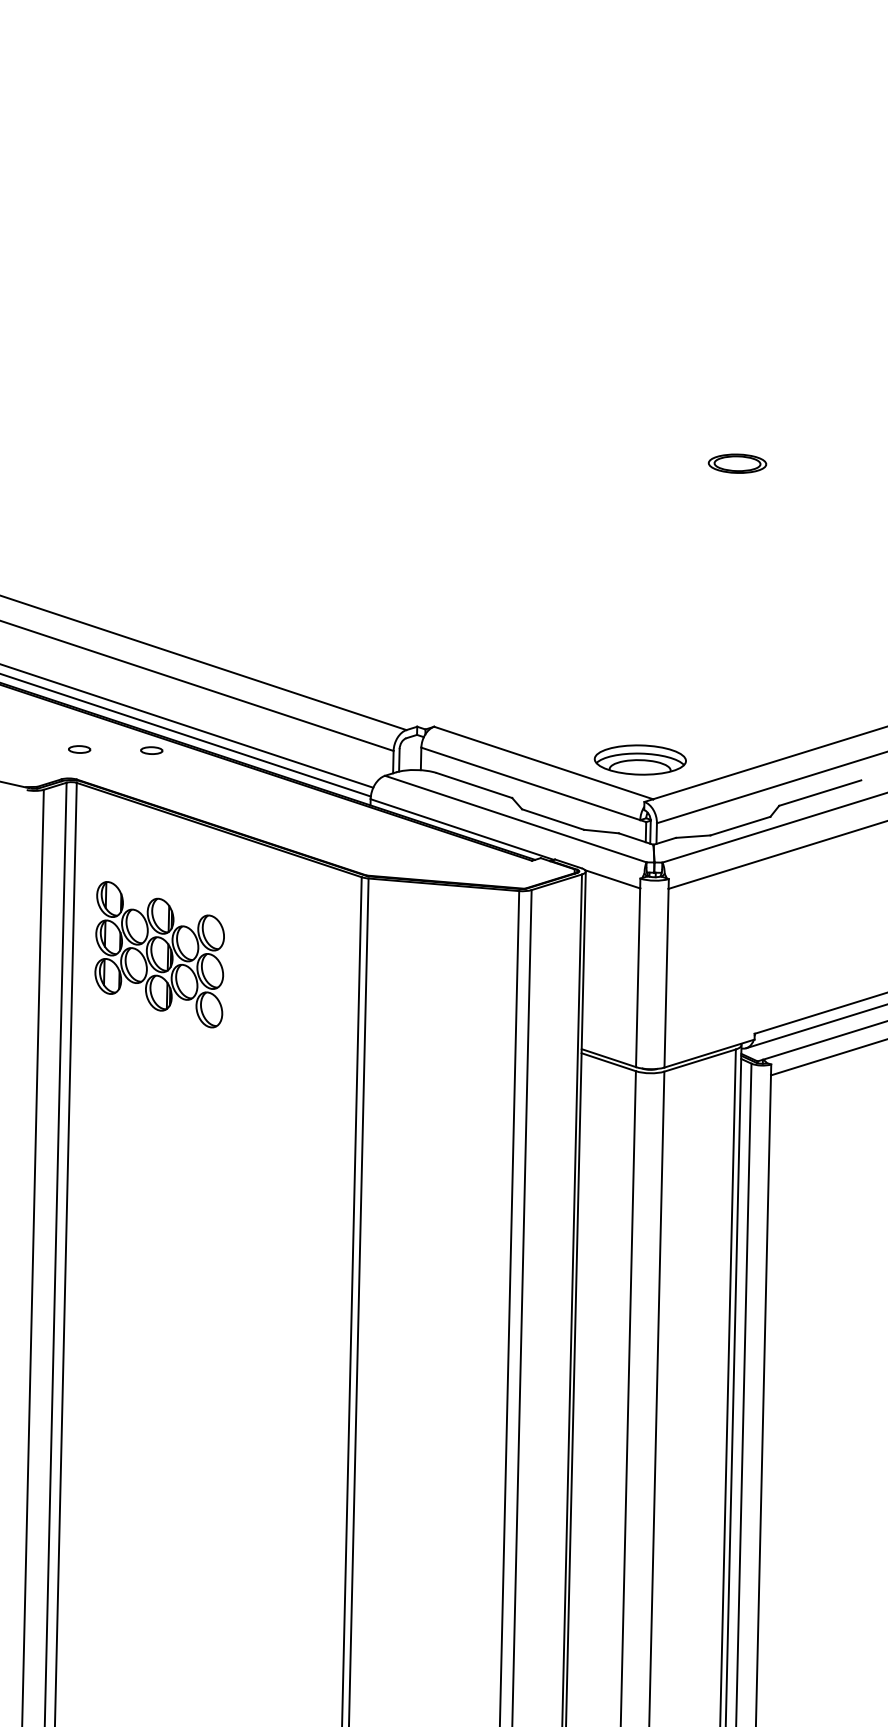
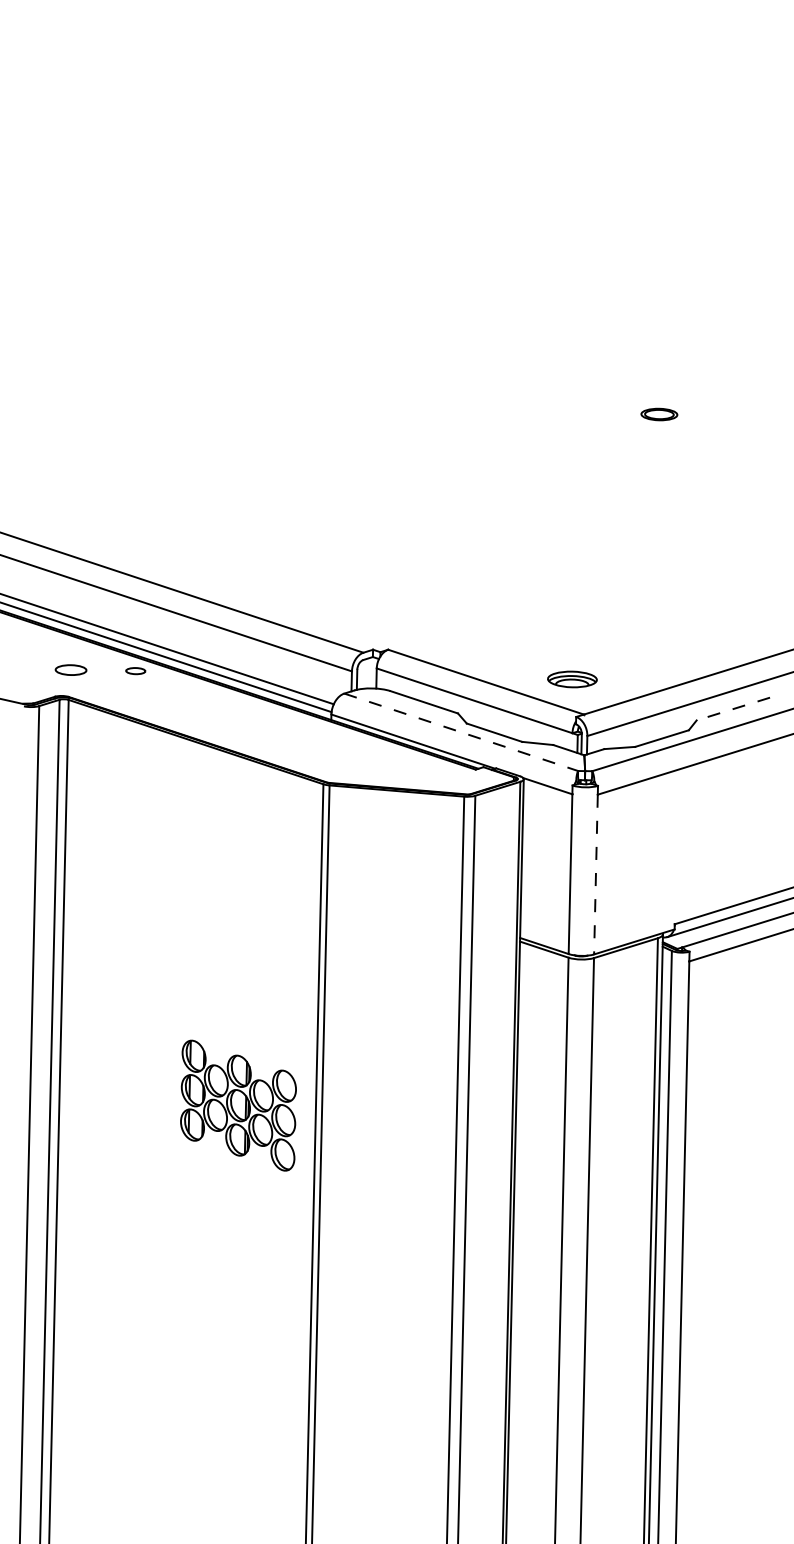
part: (737, 463) -> (659, 414), size x0.7
part: (79, 749) -> (71, 670), size x1.6
part: (639, 759) -> (571, 679), size x0.6
line: (820, 793) -> (733, 709), solid -> dashed
line: (515, 819) -> (460, 732), solid -> dashed
part: (159, 954) -> (238, 1105), moved
line: (666, 978) -> (595, 874), solid -> dashed

